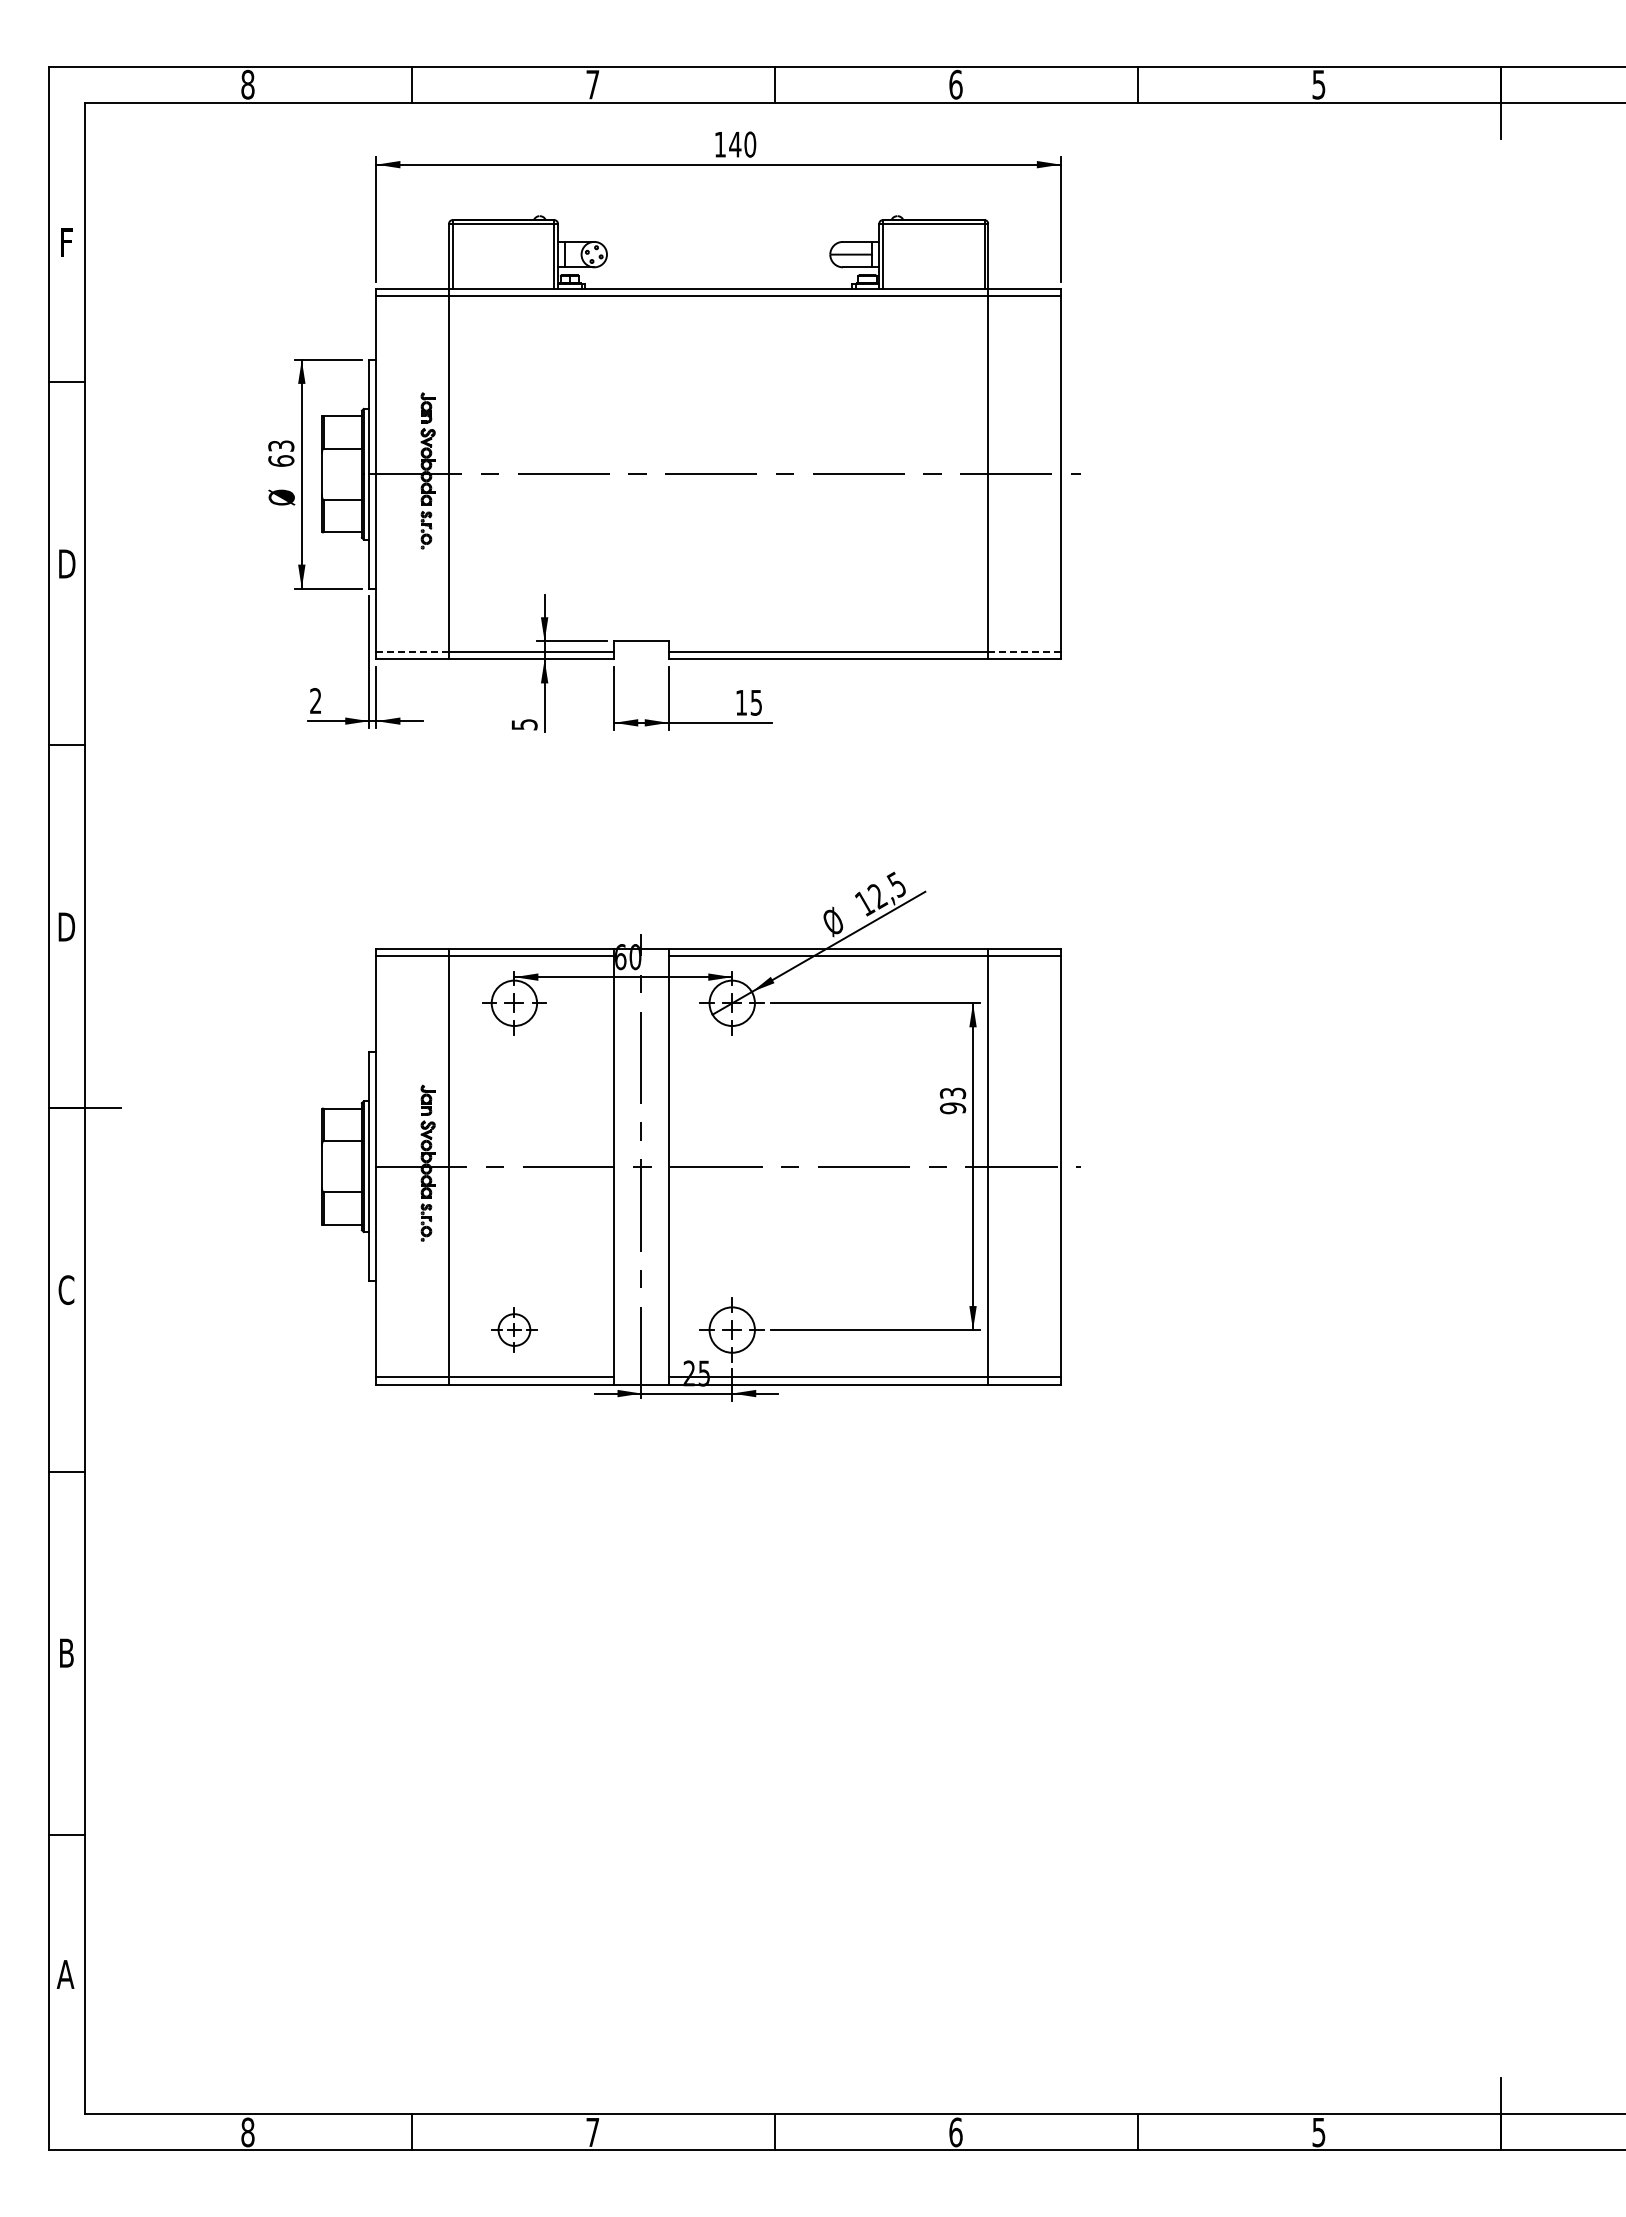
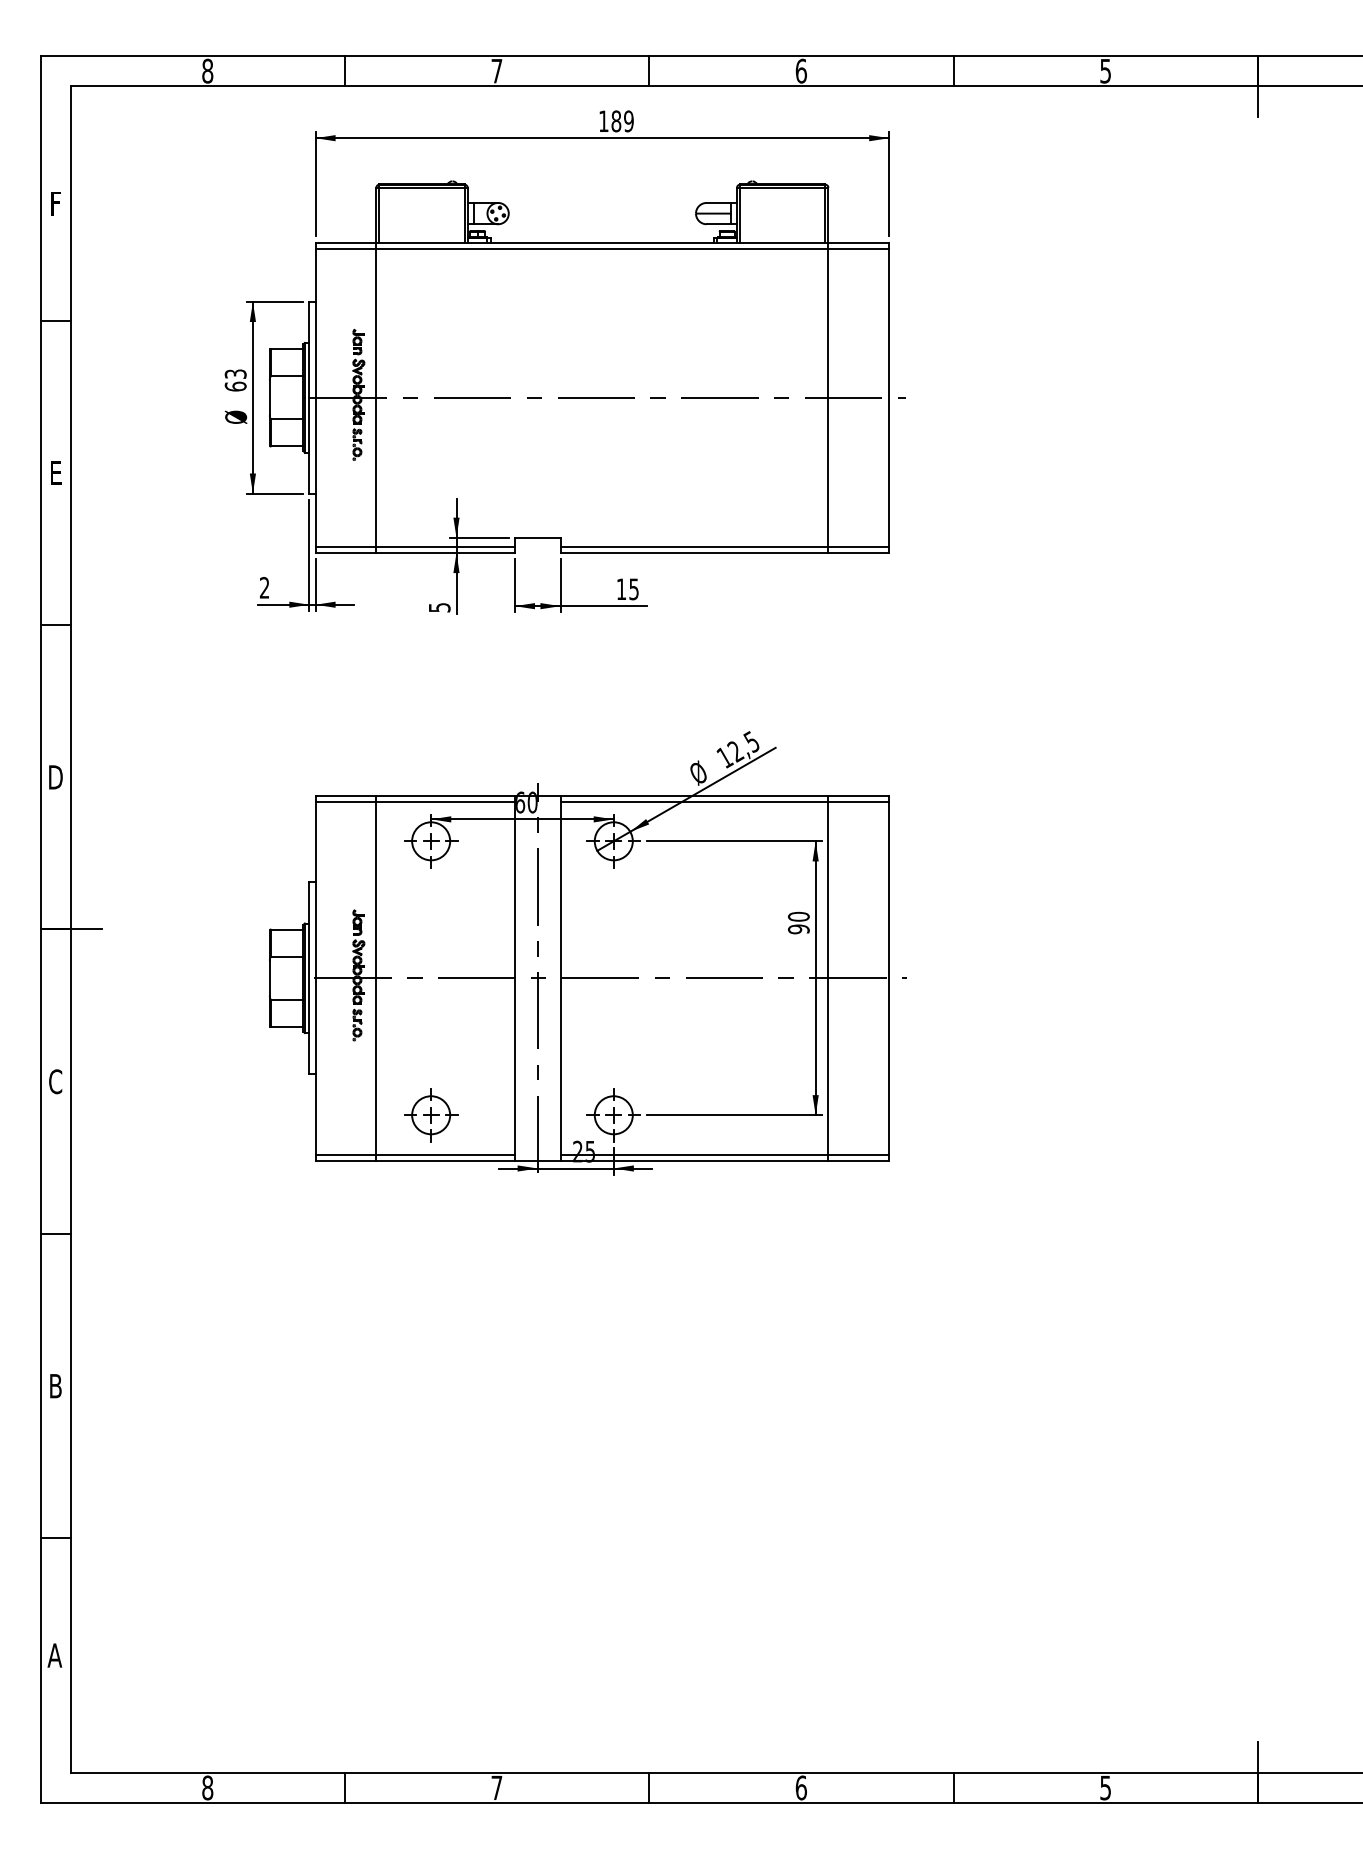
text: (742, 144) -> (622, 121), 140 -> 189
text: (67, 563) -> (56, 472), D -> E
line: (412, 652) -> (345, 547), dashed -> solid
line: (1025, 652) -> (859, 547), dashed -> solid
text: (952, 1093) -> (798, 916), 93 -> 90
part: (514, 1329) -> (431, 1114), size x1.43

